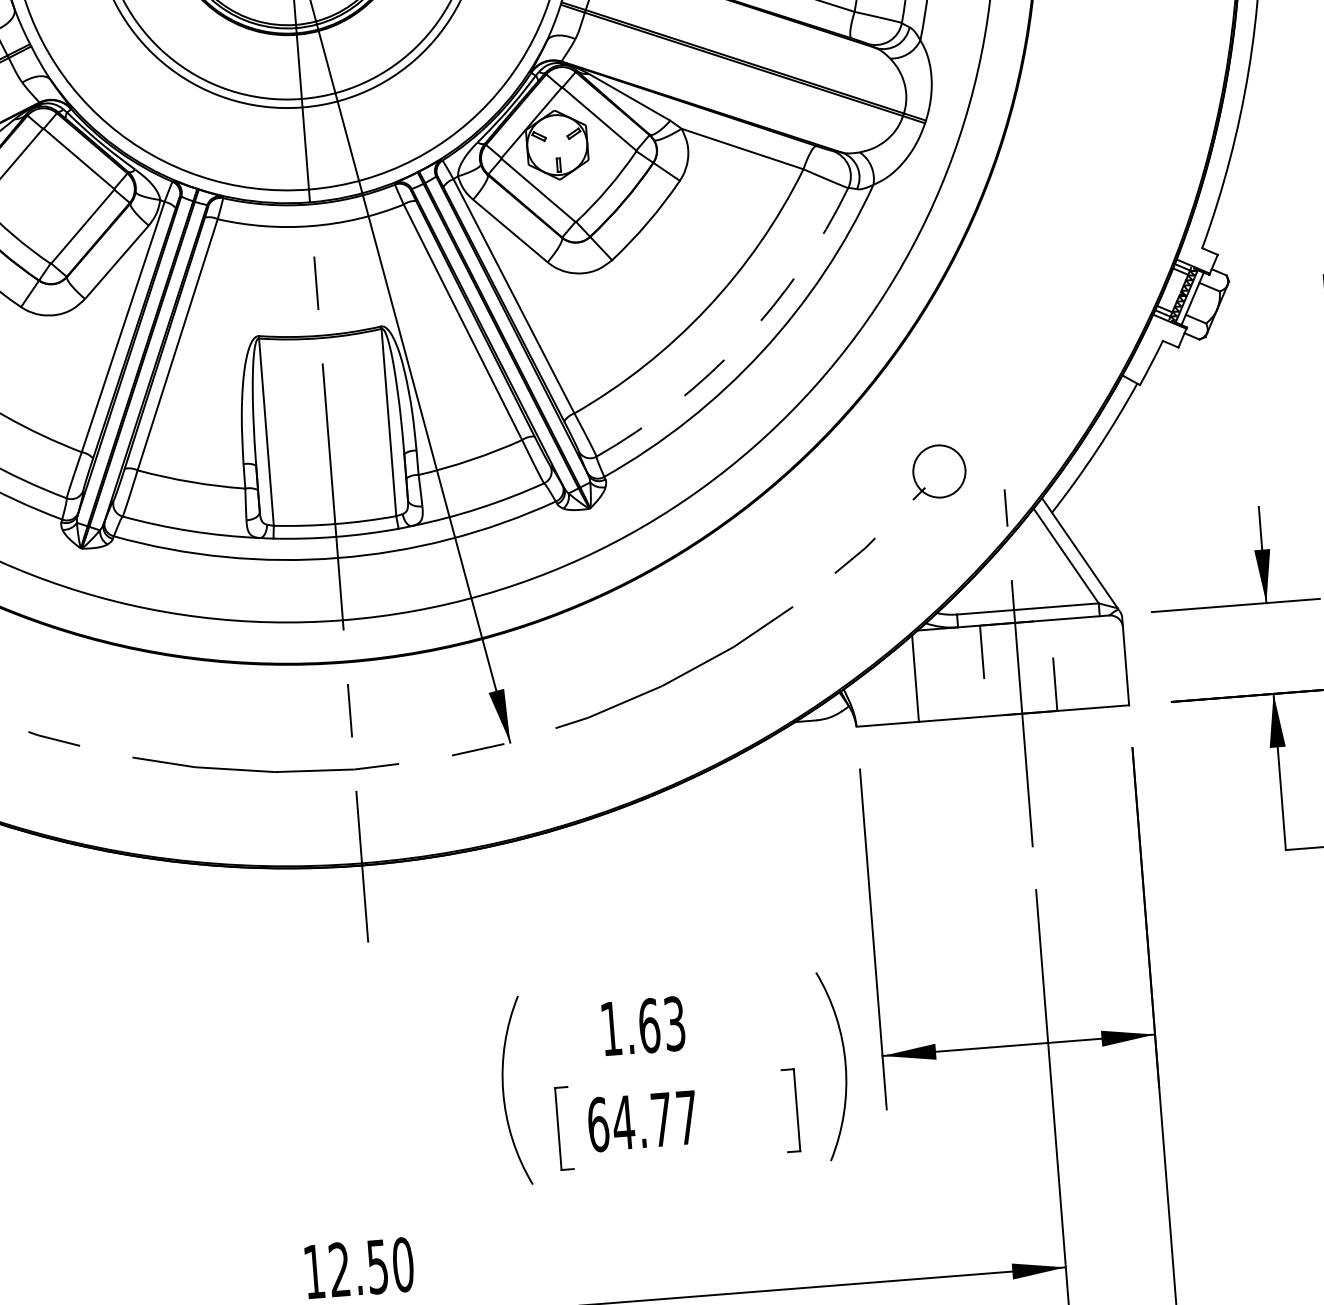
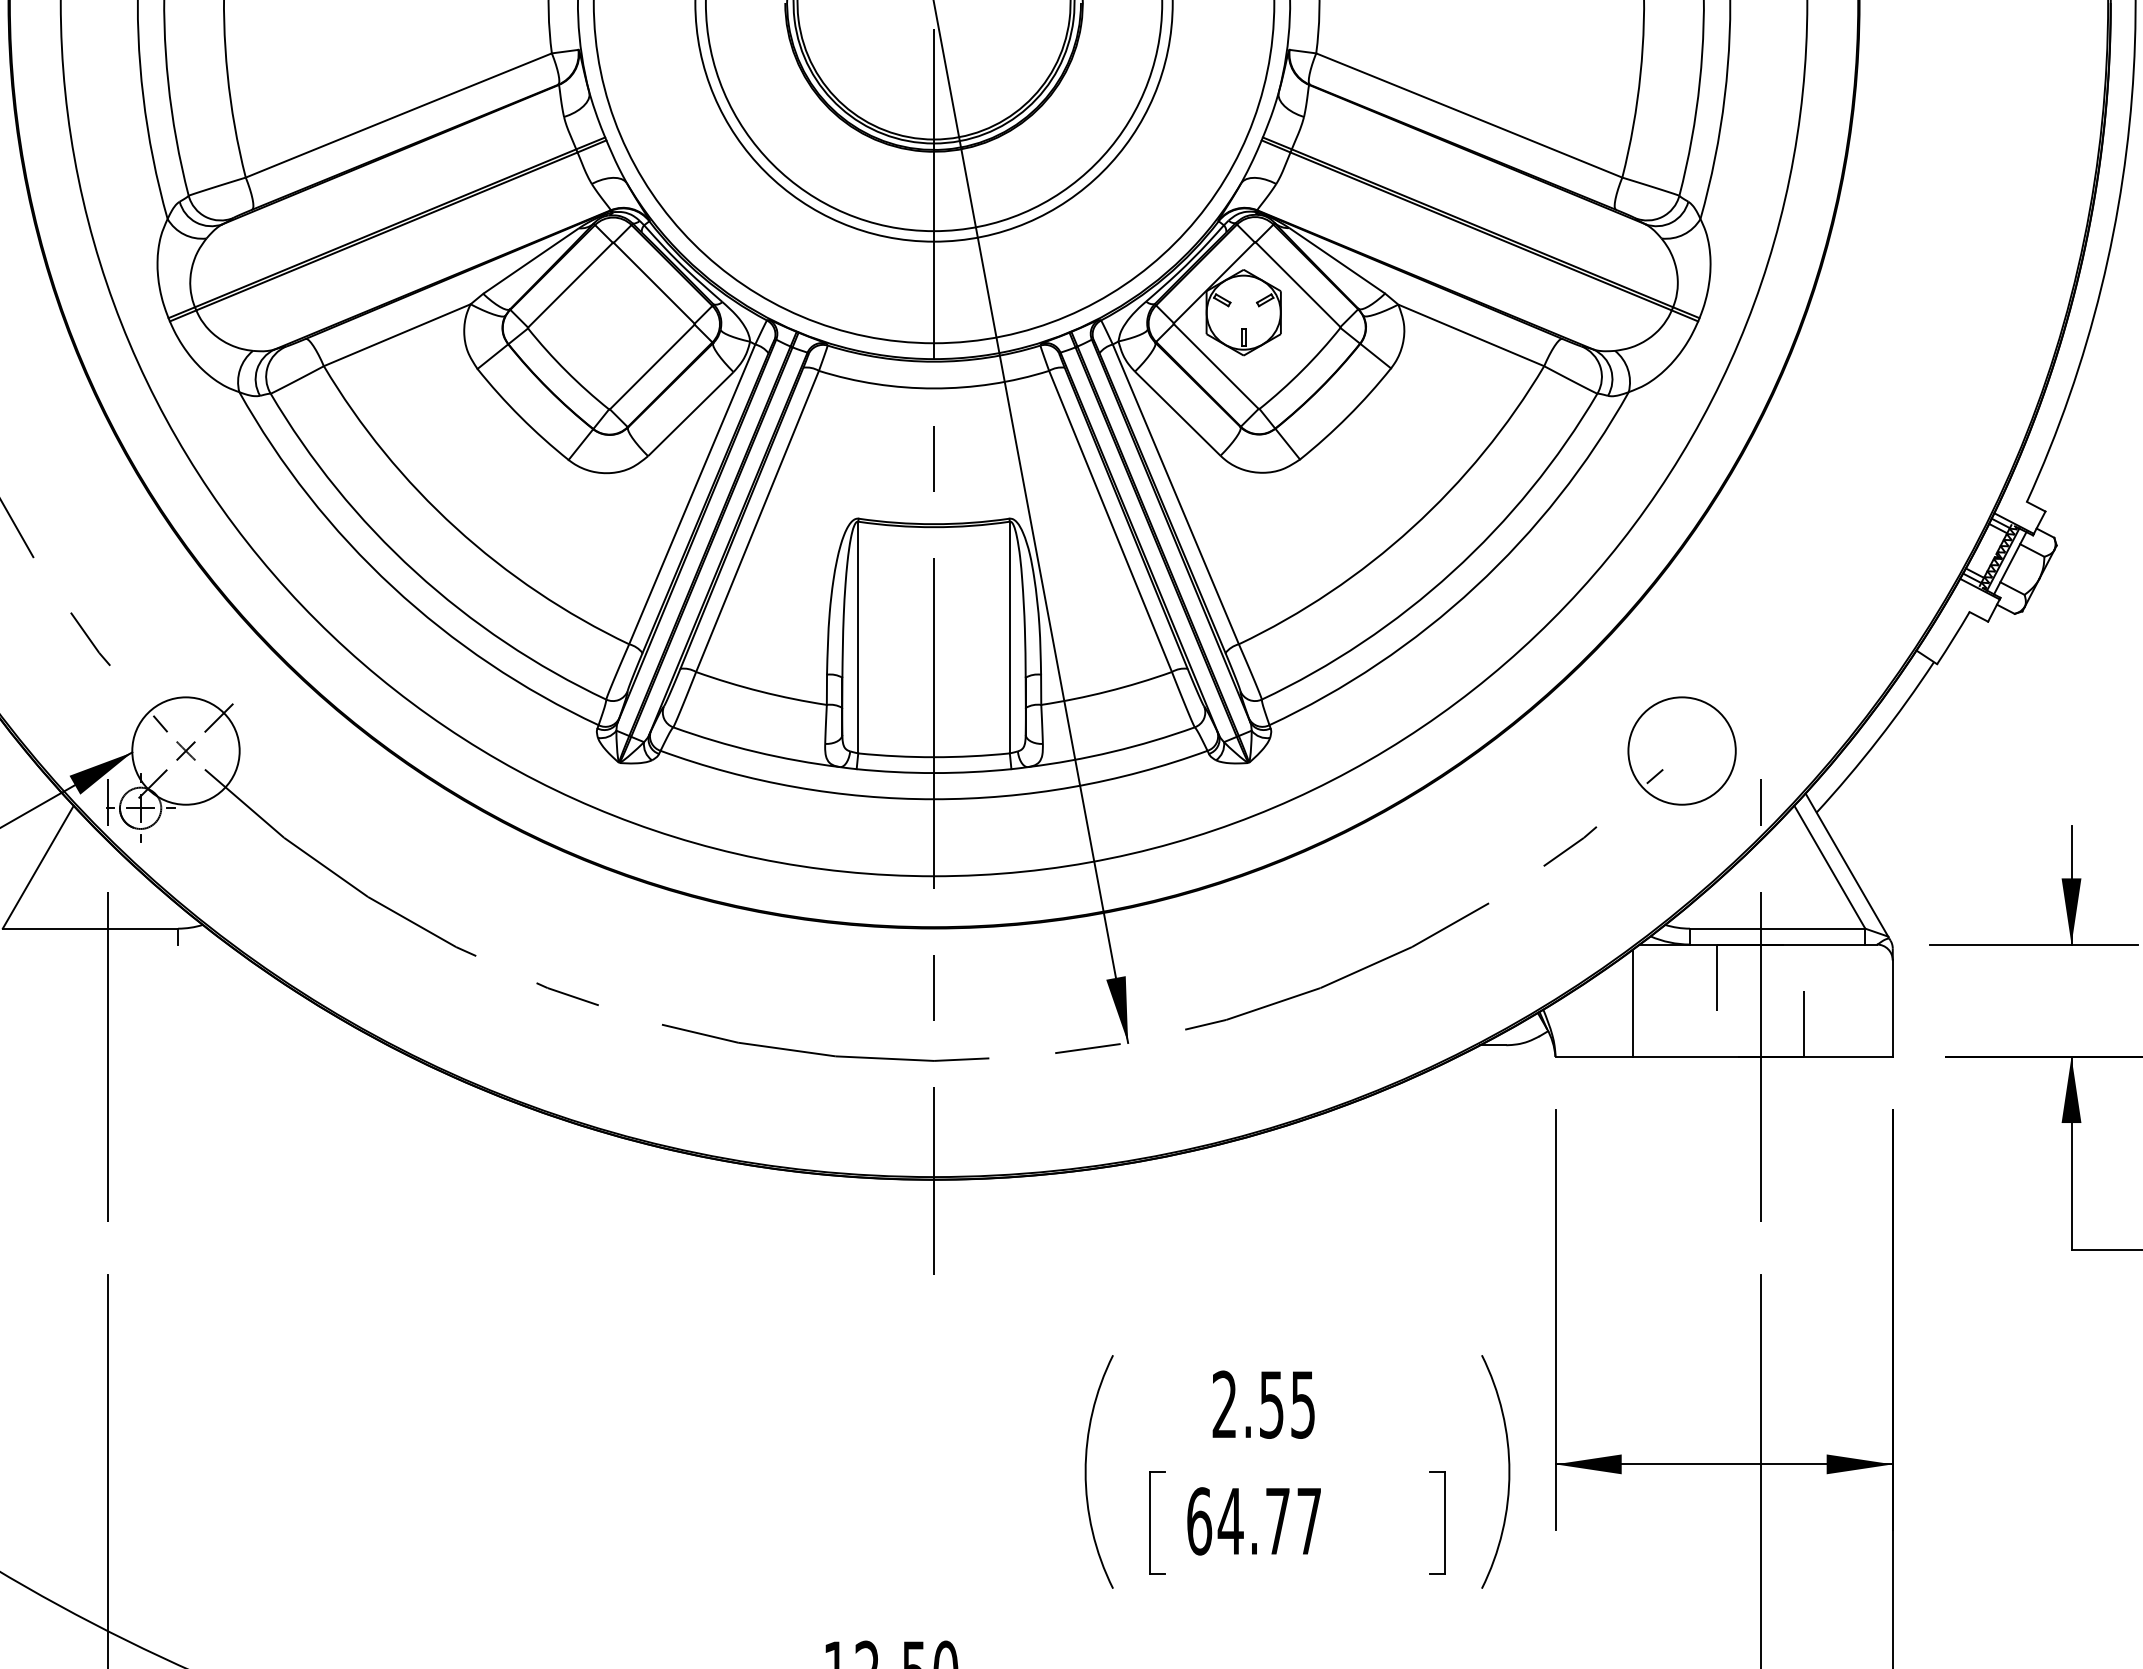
arc: (742, 341) -> (1452, 571), dashed -> solid
circle: (938, 471) -> (1681, 750), size x1.67
text: (642, 1026) -> (1263, 1404), 1.63 -> 2.55

